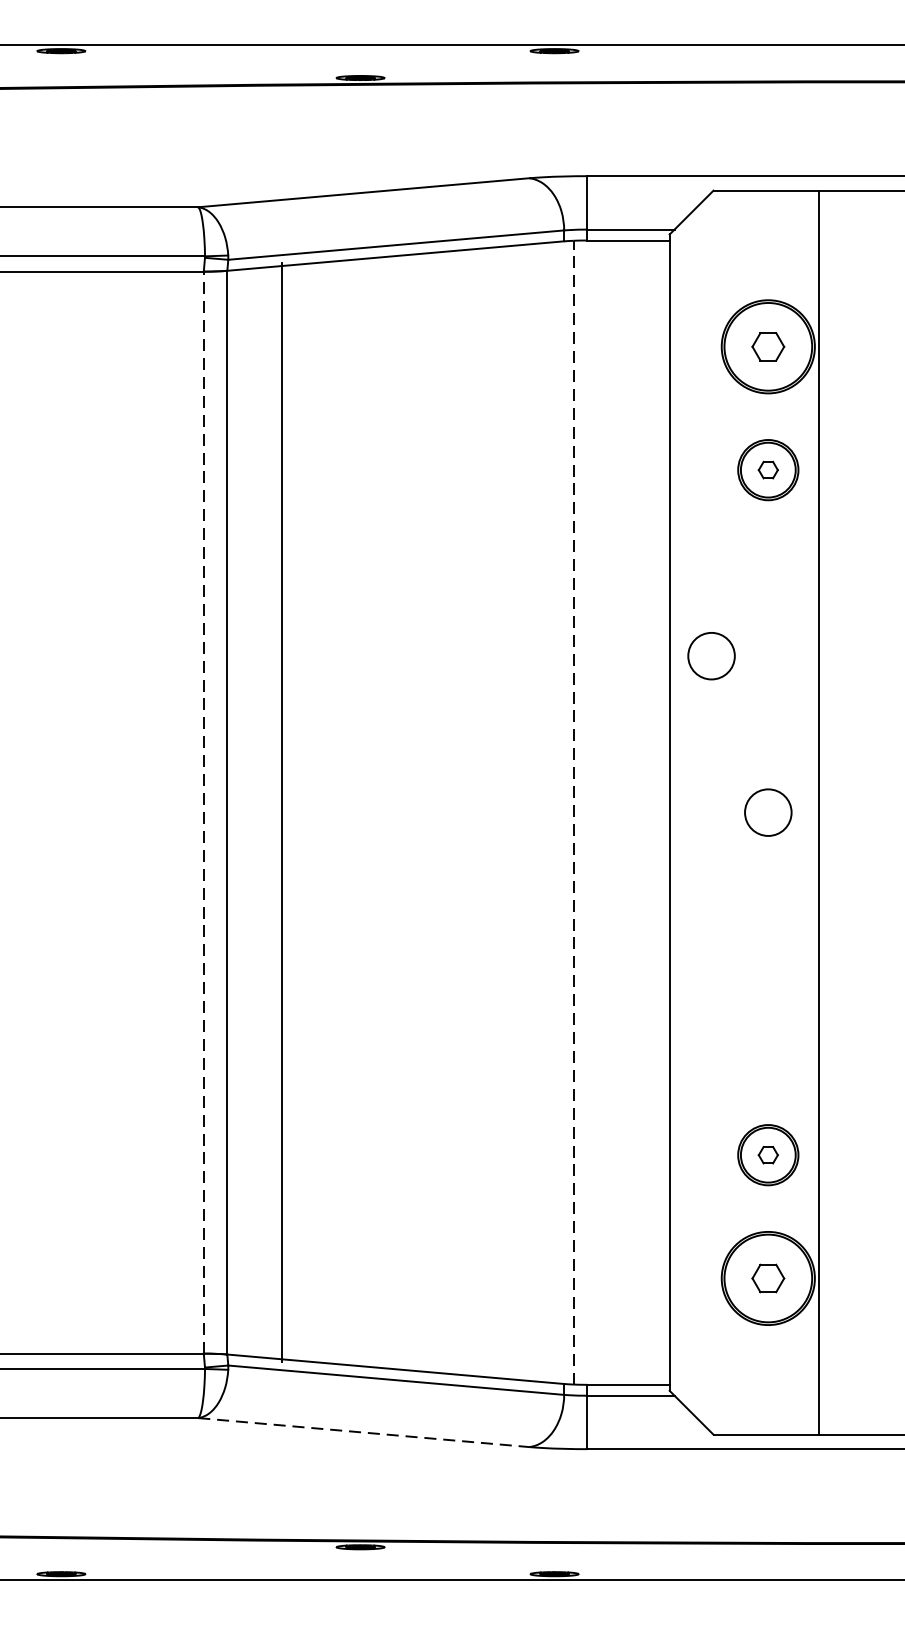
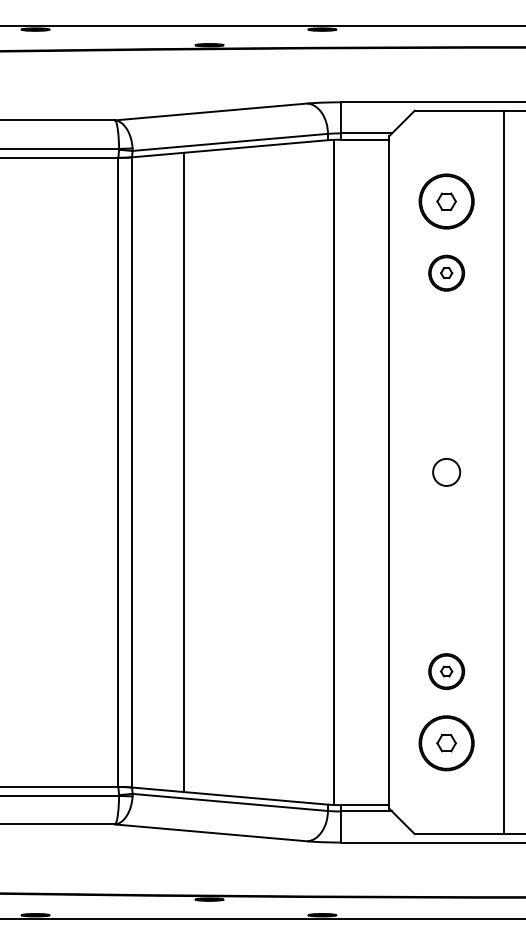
circle: (711, 656) -> (413, 381), removed
line: (204, 812) -> (118, 472), dashed -> solid
line: (281, 812) -> (183, 472), moved
line: (573, 812) -> (333, 472), dashed -> solid
line: (819, 812) -> (504, 472), moved
line: (363, 1431) -> (211, 832), dashed -> solid

